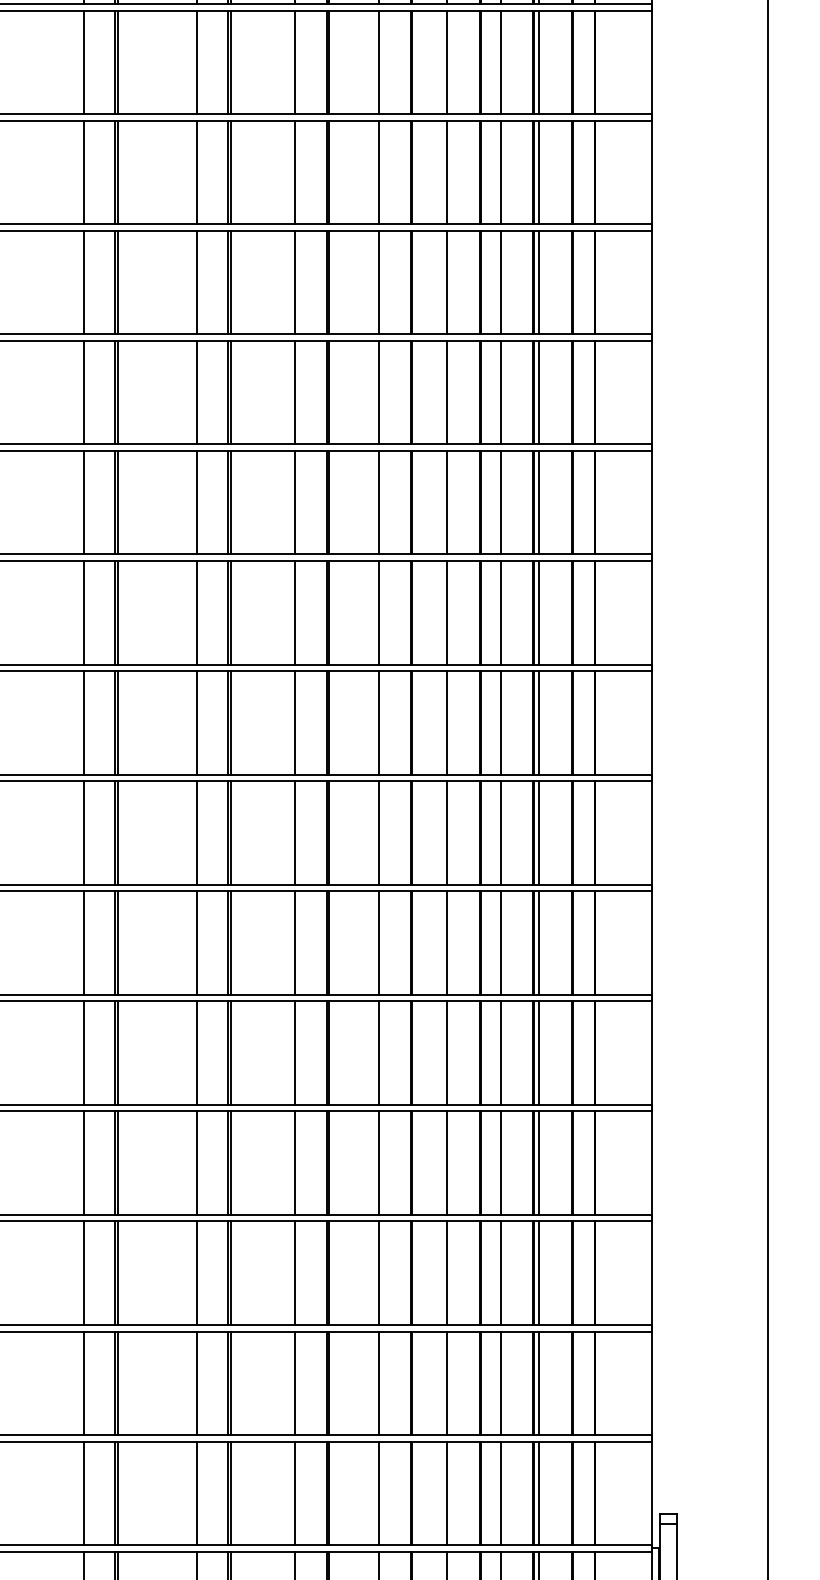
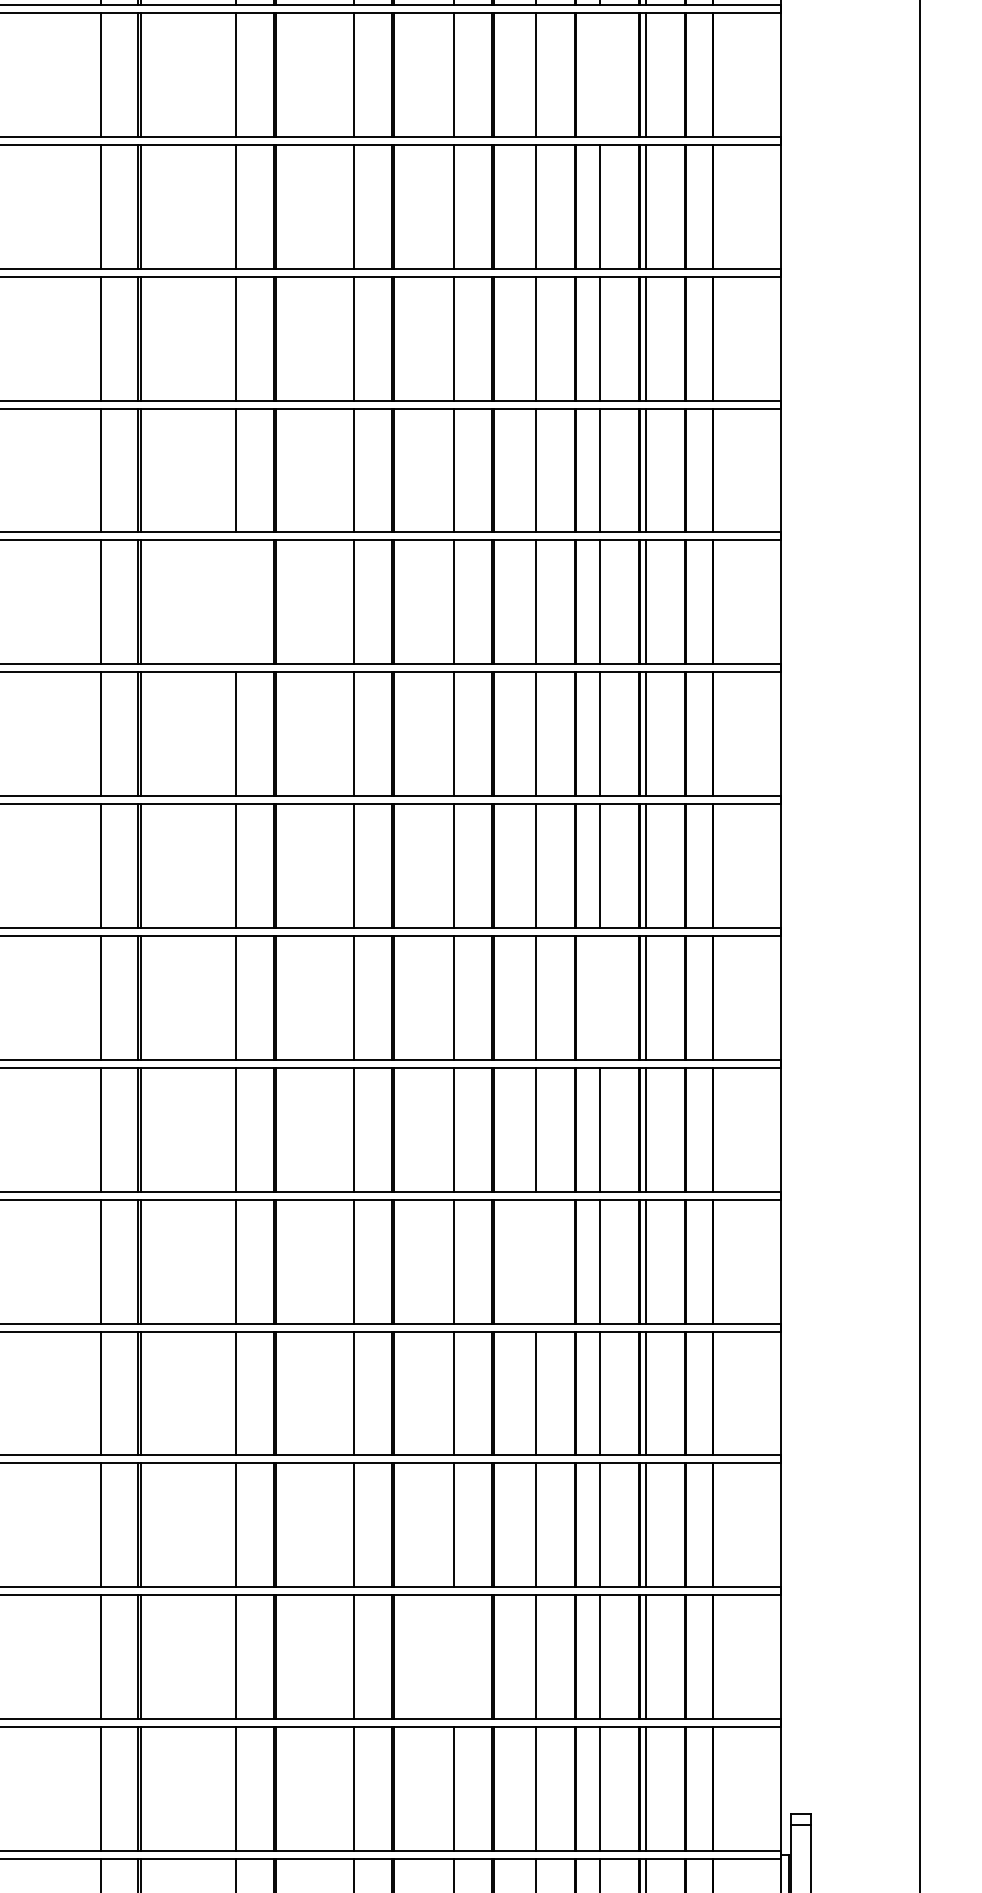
line: (500, 62) -> (599, 74), removed
line: (196, 502) -> (235, 602), removed
line: (500, 832) -> (599, 997), removed
line: (447, 1052) -> (535, 1261), removed
line: (378, 1383) -> (453, 1657), removed

